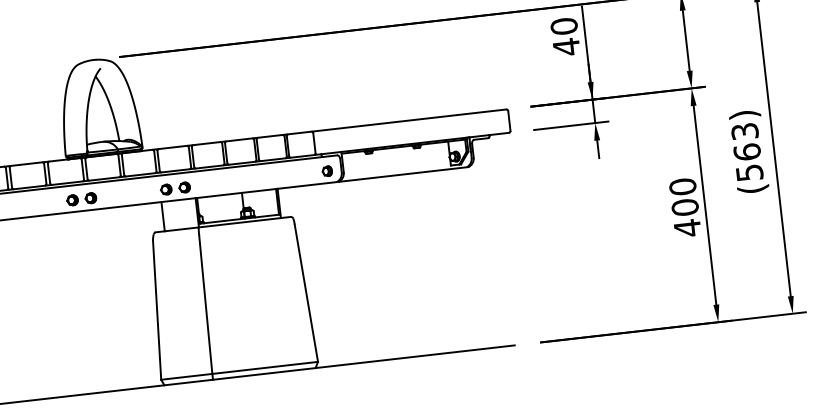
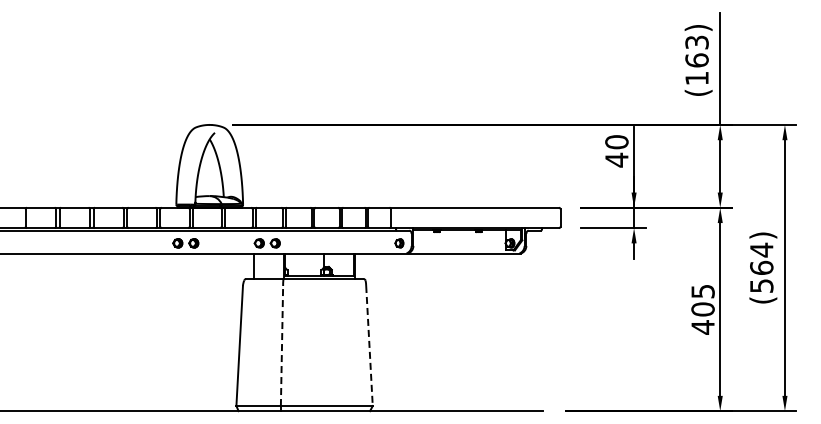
text: (744, 130) -> (761, 249), (563) -> (564)
text: (682, 186) -> (702, 291), 400 -> 405
line: (306, 293) -> (369, 346), solid -> dashed
line: (206, 304) -> (282, 345), solid -> dashed

